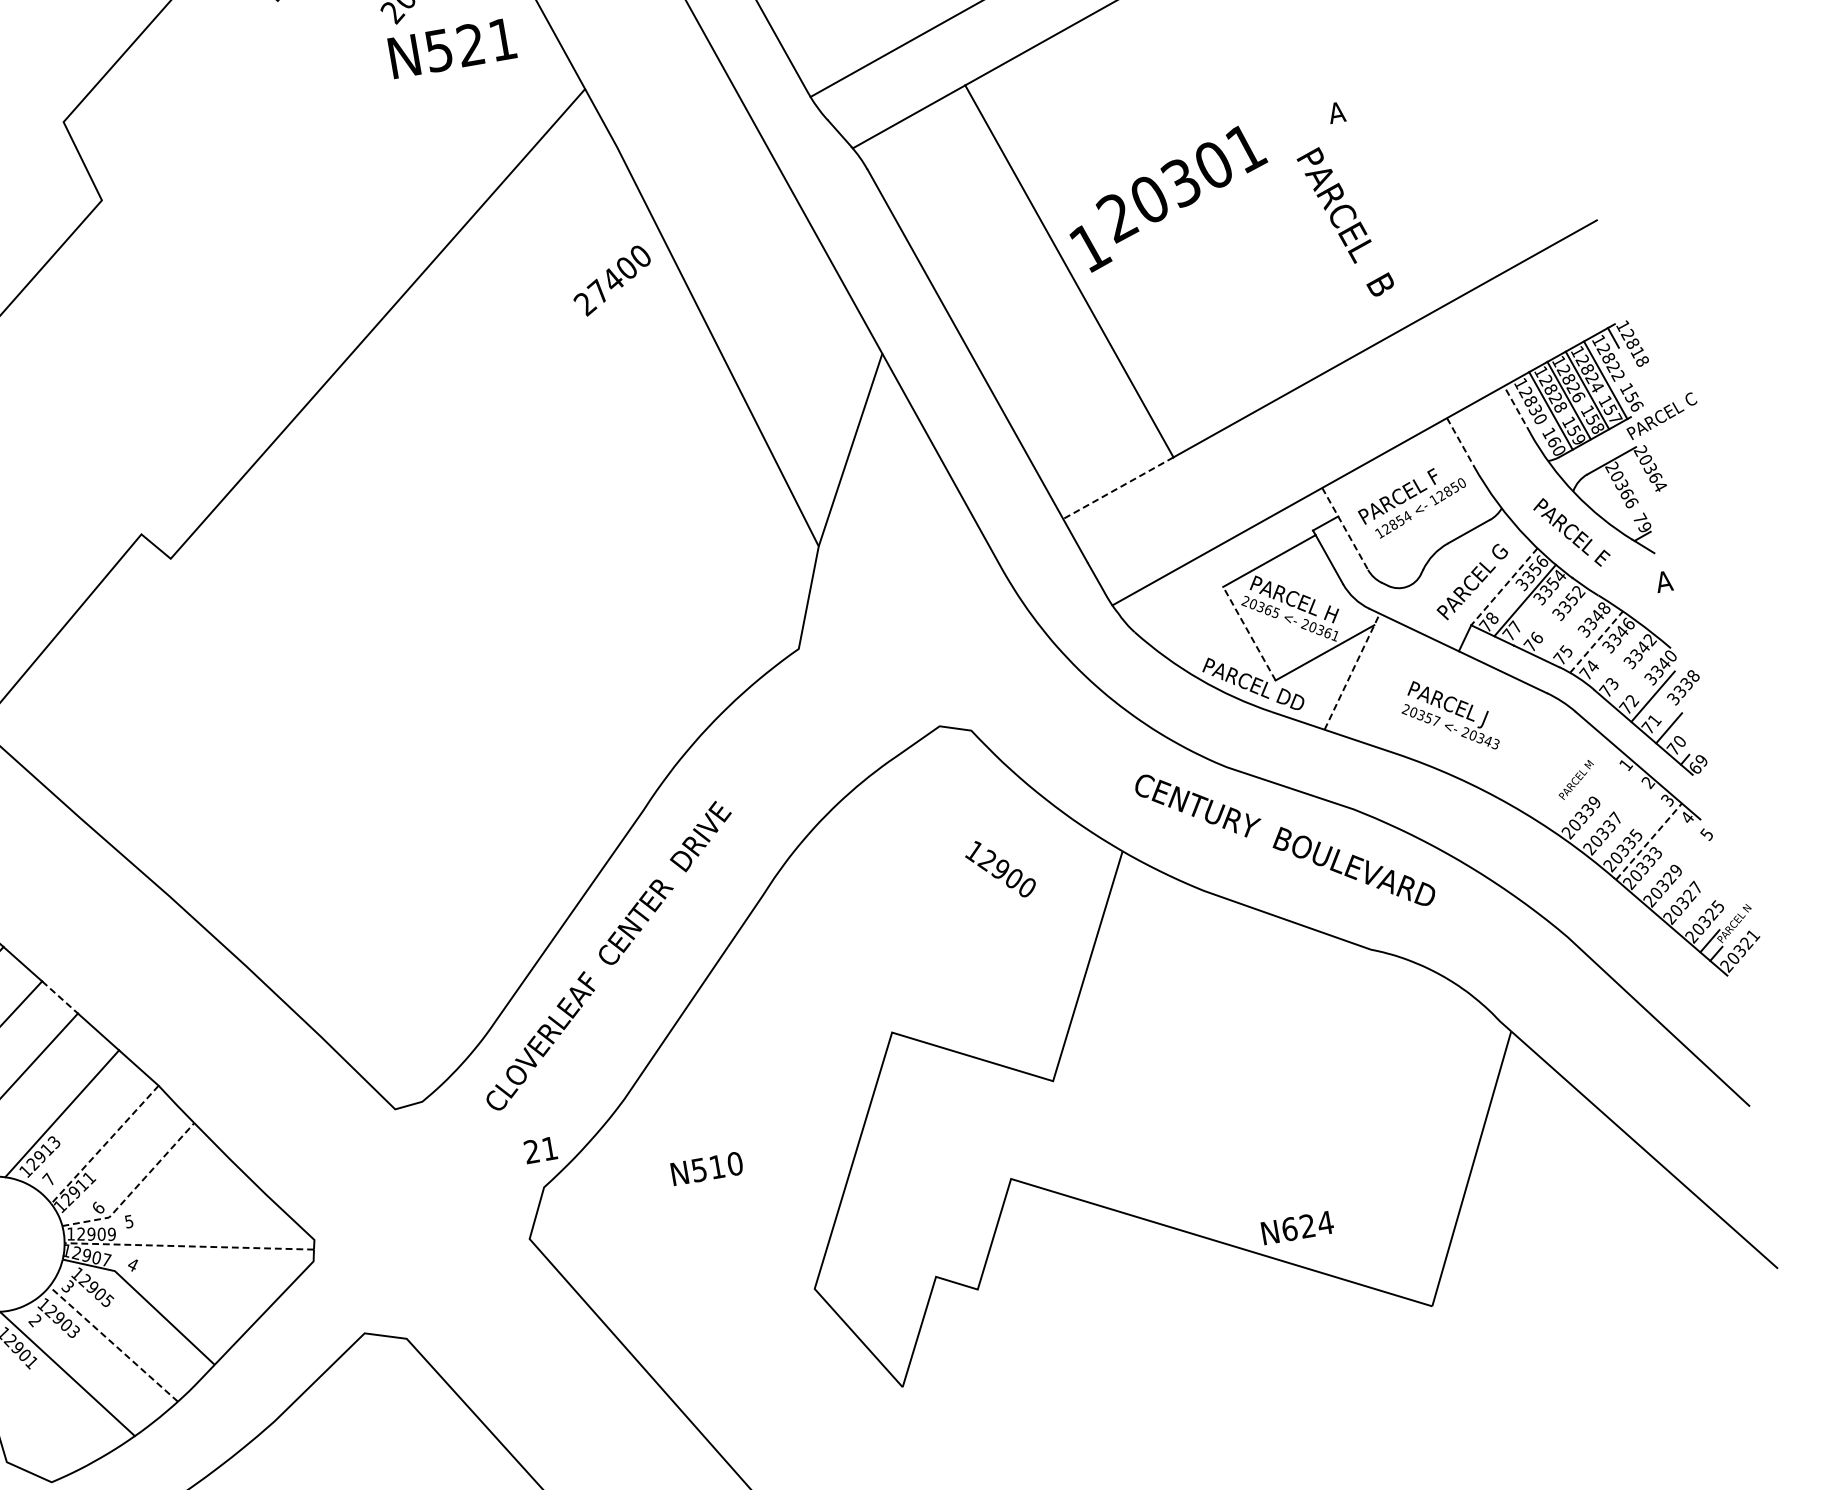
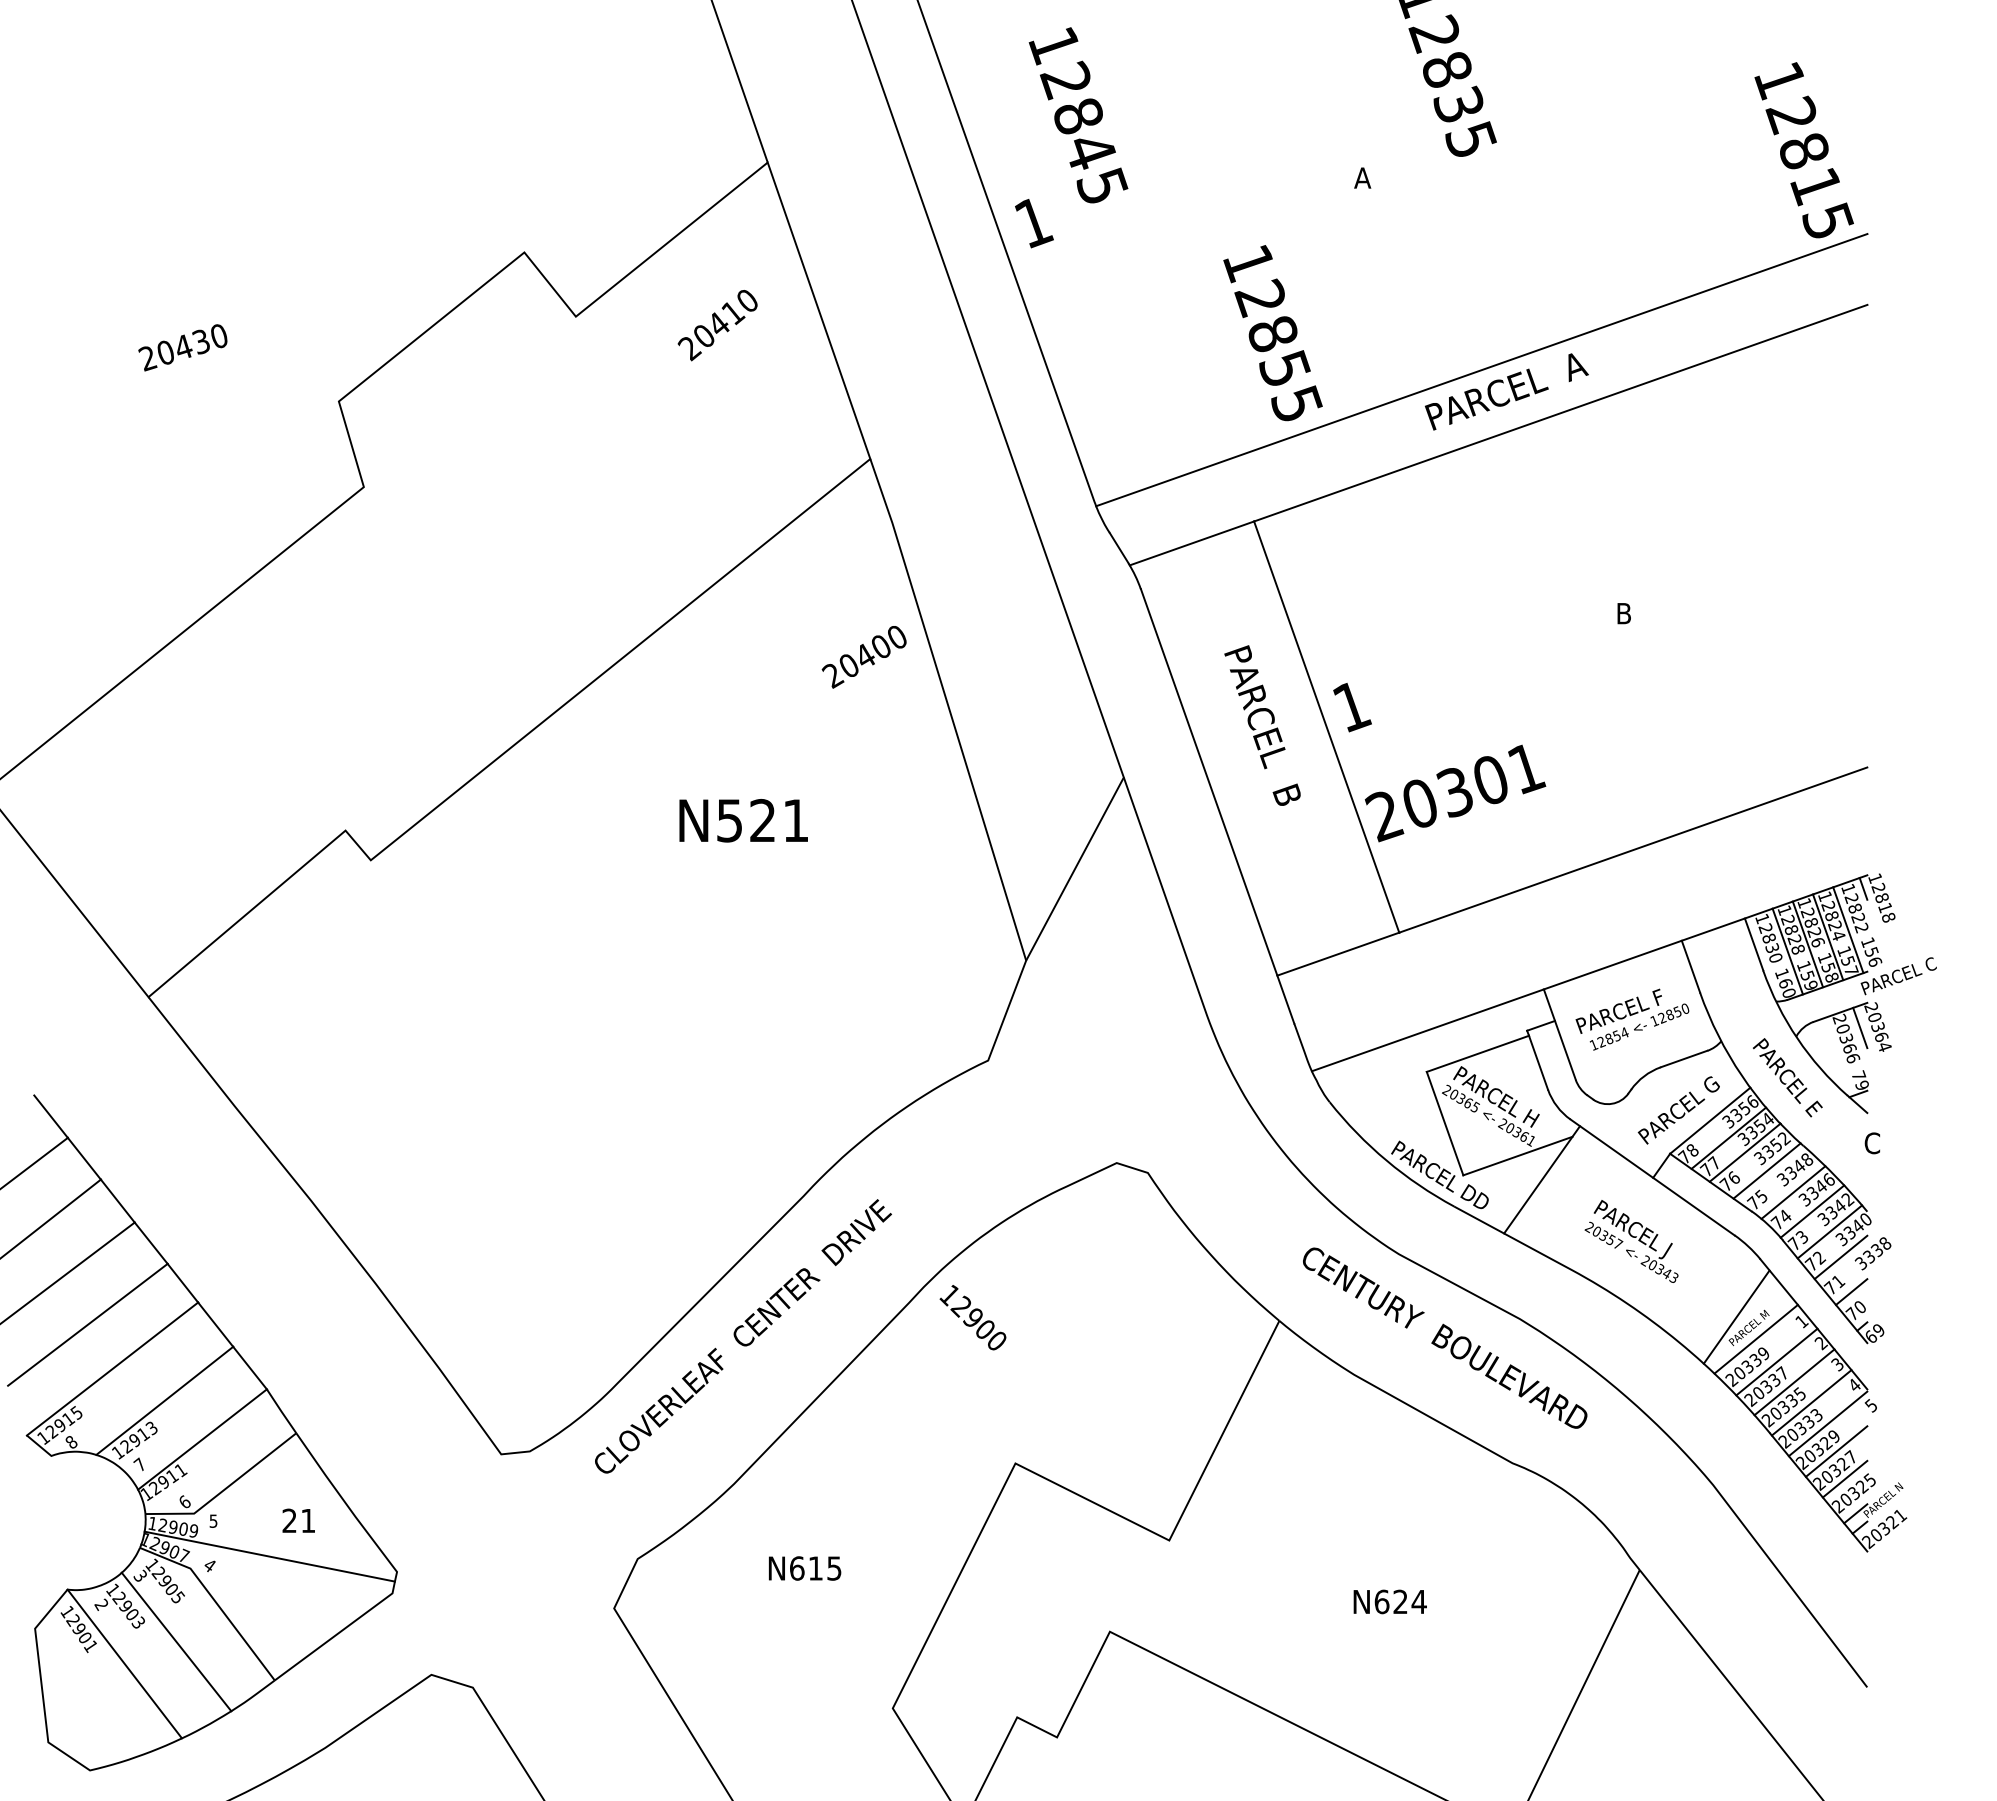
text: (452, 48) -> (743, 820), moved
text: (1336, 112) -> (1623, 613), A -> B
text: (1182, 183) -> (1455, 793), moved
text: (1345, 222) -> (1262, 725), moved
text: (597, 290) -> (847, 664), 27400 -> 20400
line: (1517, 409) -> (1754, 944), dashed -> solid
line: (1459, 441) -> (1690, 966), dashed -> solid
line: (1633, 471) -> (1860, 1027), added
line: (1118, 488) -> (1338, 954), dashed -> solid
line: (1345, 529) -> (1560, 1035), dashed -> solid
text: (1663, 581) -> (1871, 1143), A -> C
line: (1504, 586) -> (1710, 1120), dashed -> solid
line: (1542, 611) -> (1744, 1152), added
line: (1566, 625) -> (1766, 1170), added
line: (1249, 633) -> (1445, 1123), dashed -> solid
line: (1596, 642) -> (1793, 1192), dashed -> solid
line: (1617, 657) -> (1812, 1211), added
line: (1352, 671) -> (1542, 1179), dashed -> solid
line: (1637, 673) -> (1829, 1231), added
line: (1562, 771) -> (1736, 1316), added
line: (1584, 789) -> (1755, 1338), added
line: (1608, 807) -> (1776, 1361), added
line: (1629, 824) -> (1794, 1382), added
line: (1648, 841) -> (1811, 1402), dashed -> solid
line: (1667, 858) -> (1827, 1423), added
text: (999, 869) -> (972, 1317), moved
line: (1681, 884) -> (1836, 1451), added
line: (1693, 909) -> (1844, 1478), added
line: (59, 997) -> (182, 1283), dashed -> solid
line: (104, 1144) -> (202, 1439), dashed -> solid
text: (540, 1149) -> (298, 1520), moved
text: (716, 1167) -> (815, 1568), N510 -> N615
line: (136, 1187) -> (226, 1488), dashed -> solid
text: (1296, 1227) -> (1389, 1601), moved
line: (188, 1246) -> (269, 1556), dashed -> solid
line: (113, 1343) -> (176, 1641), dashed -> solid

